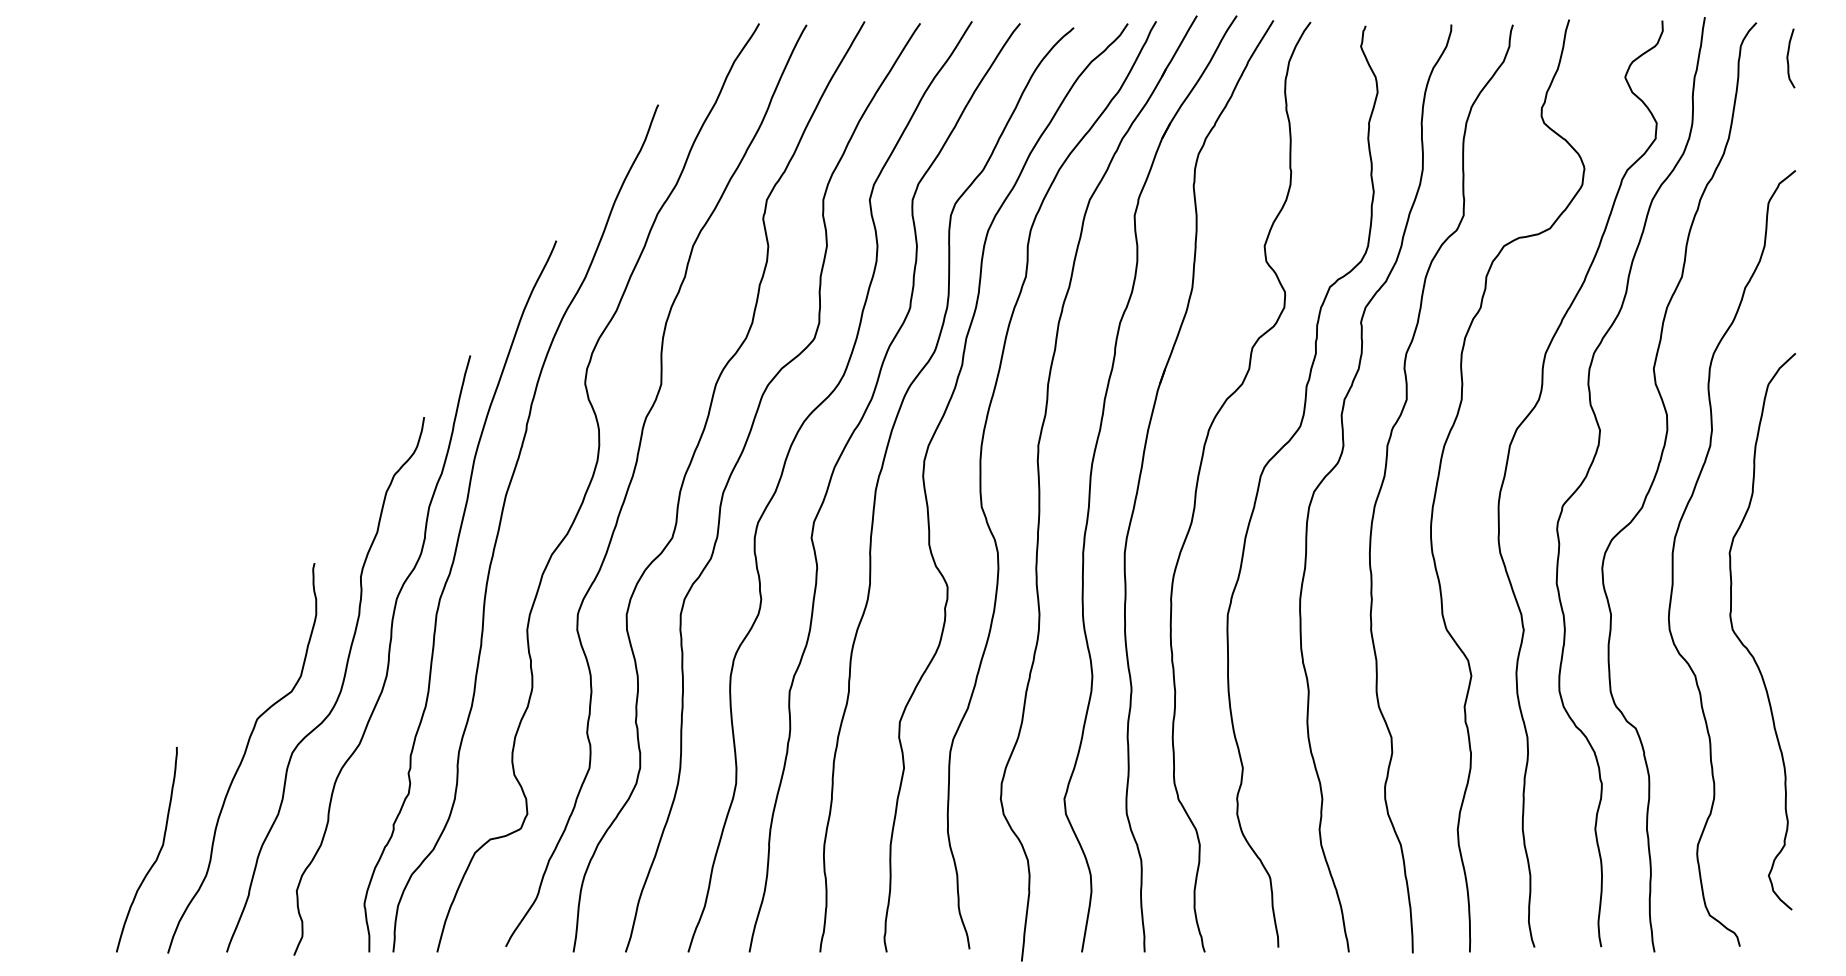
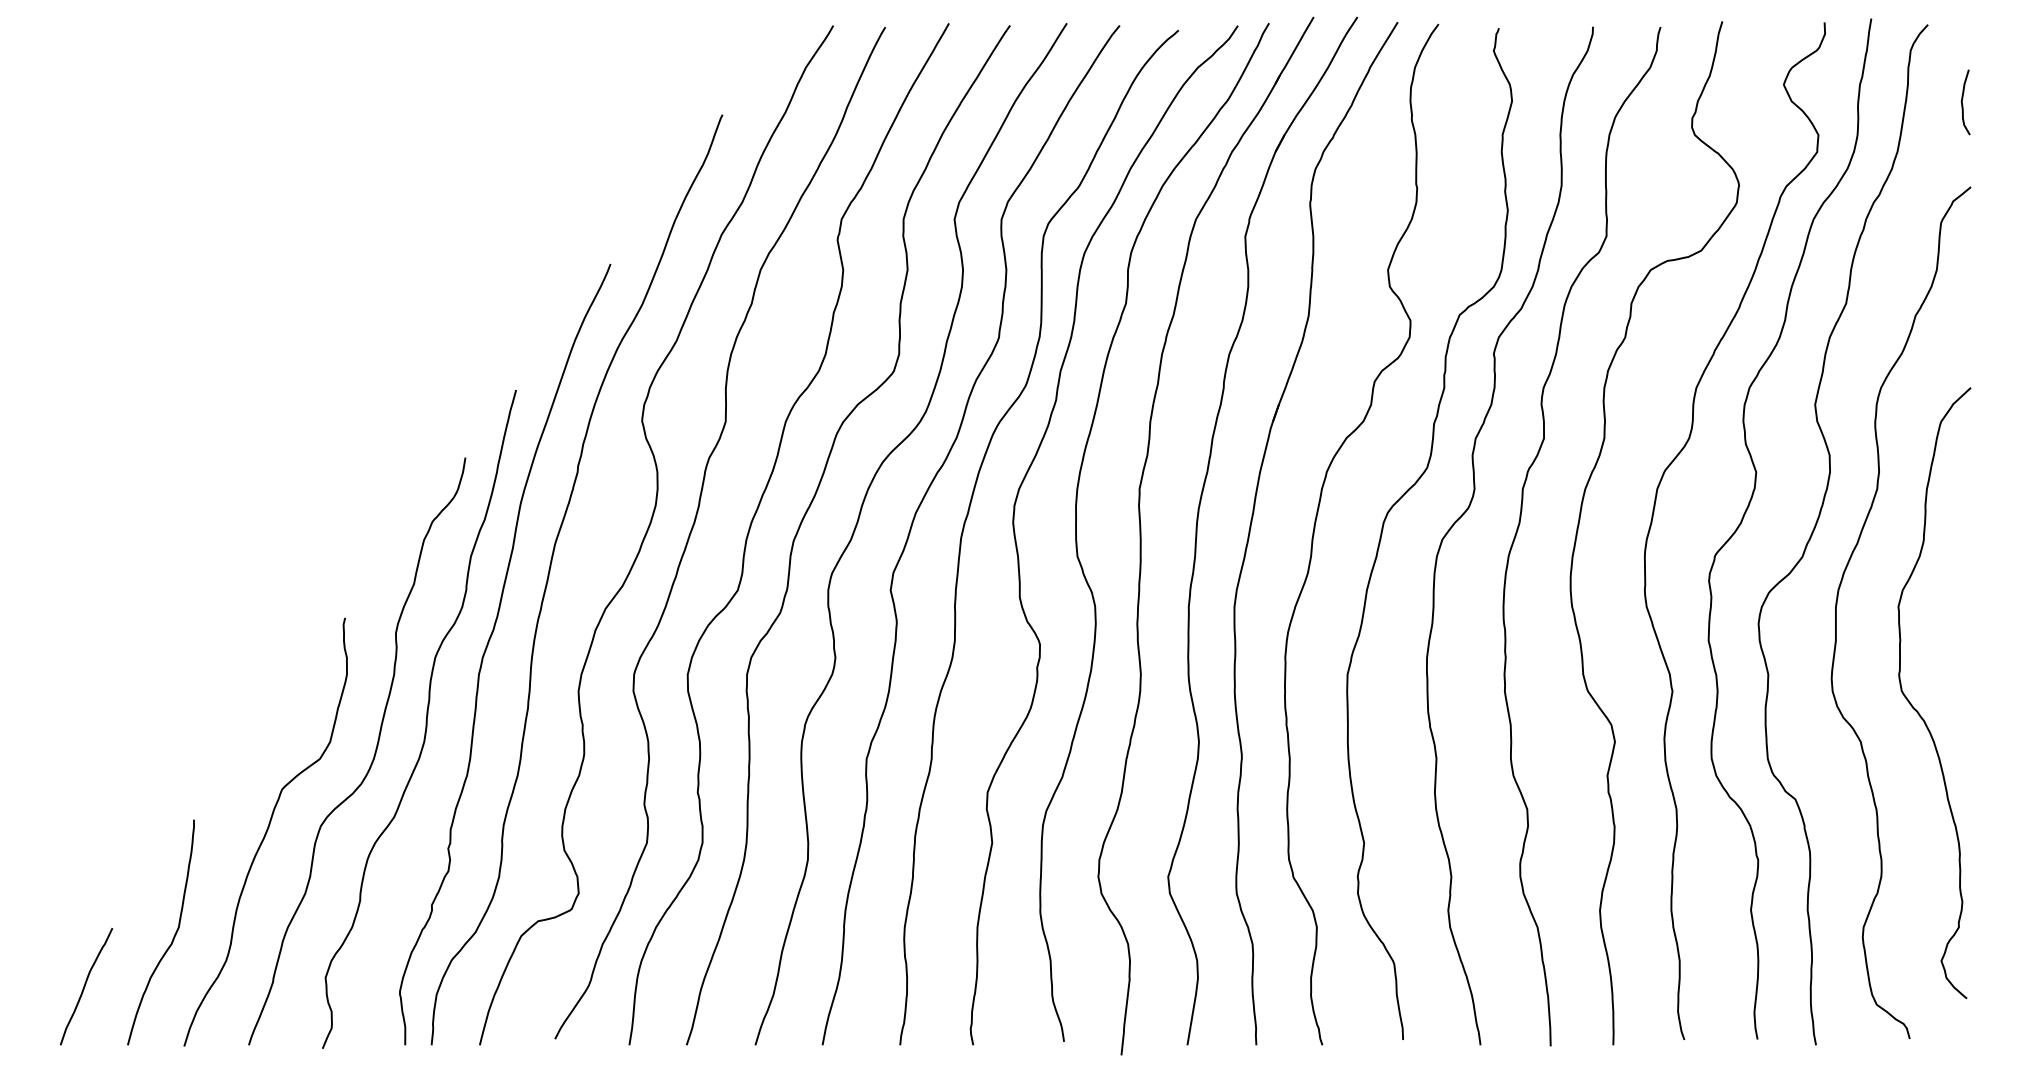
curve: (1788, 58) -> (1963, 102), moved
curve: (78, 898) -> (85, 986), added

